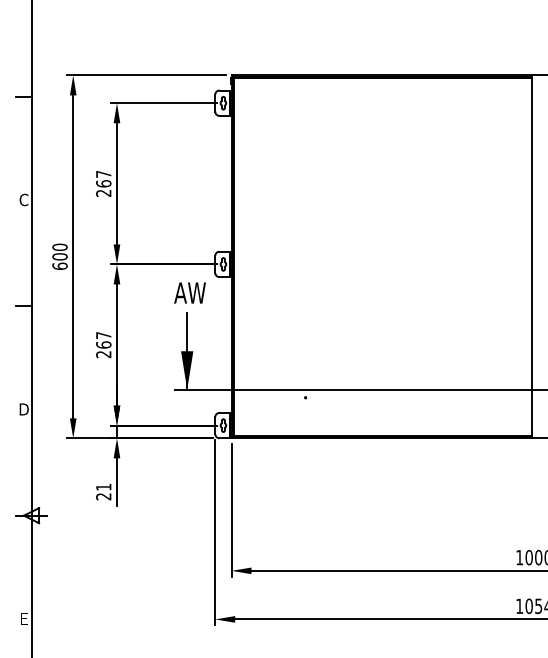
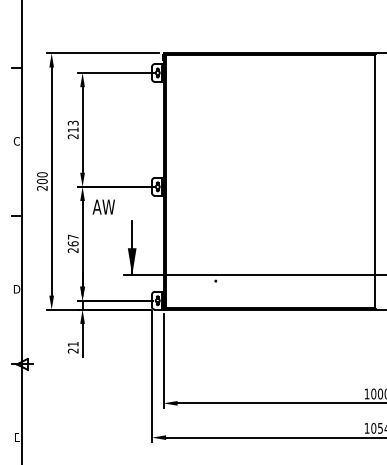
text: (103, 178) -> (73, 126), 267 -> 213
text: (59, 265) -> (41, 187), 600 -> 200
text: (189, 292) -> (103, 206), moved

